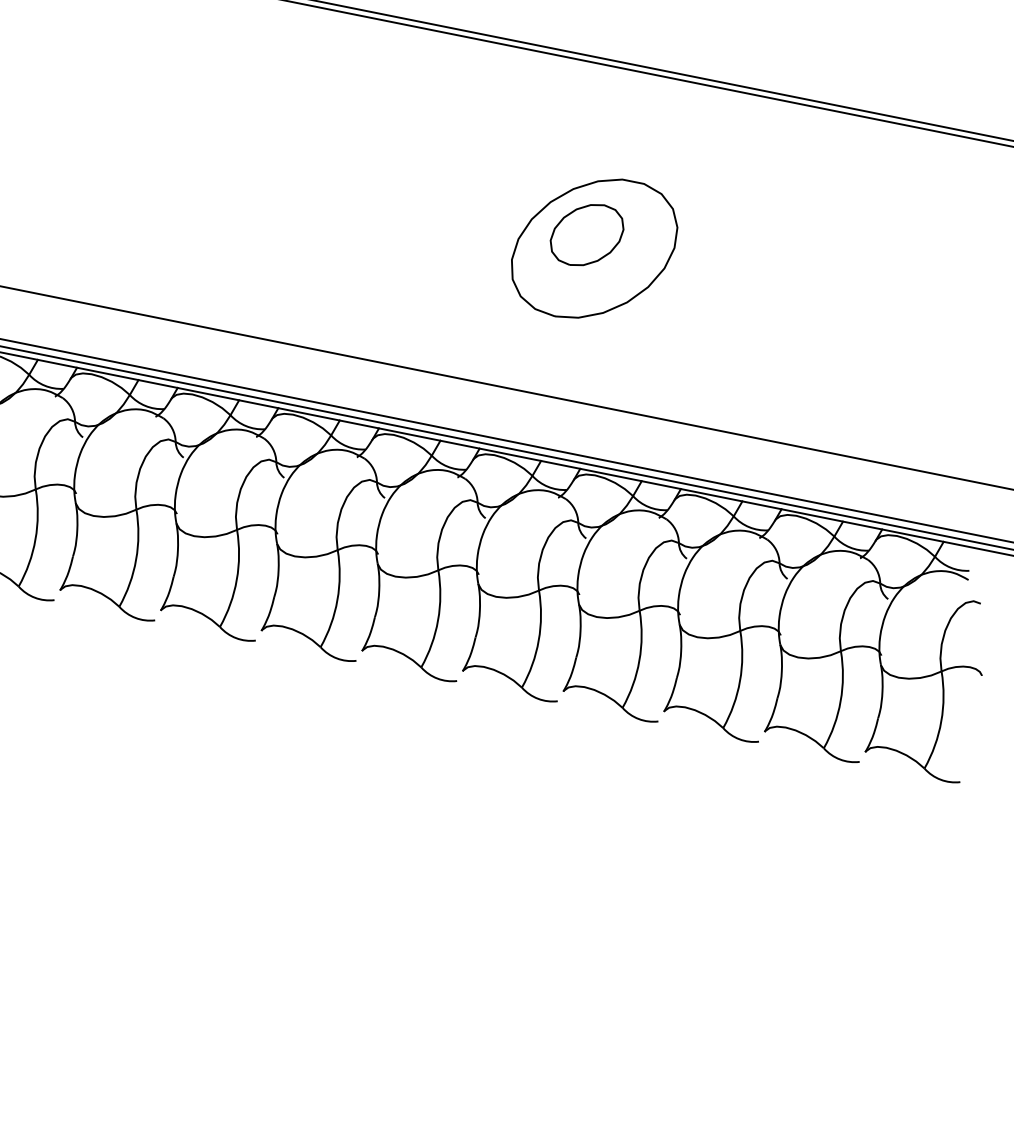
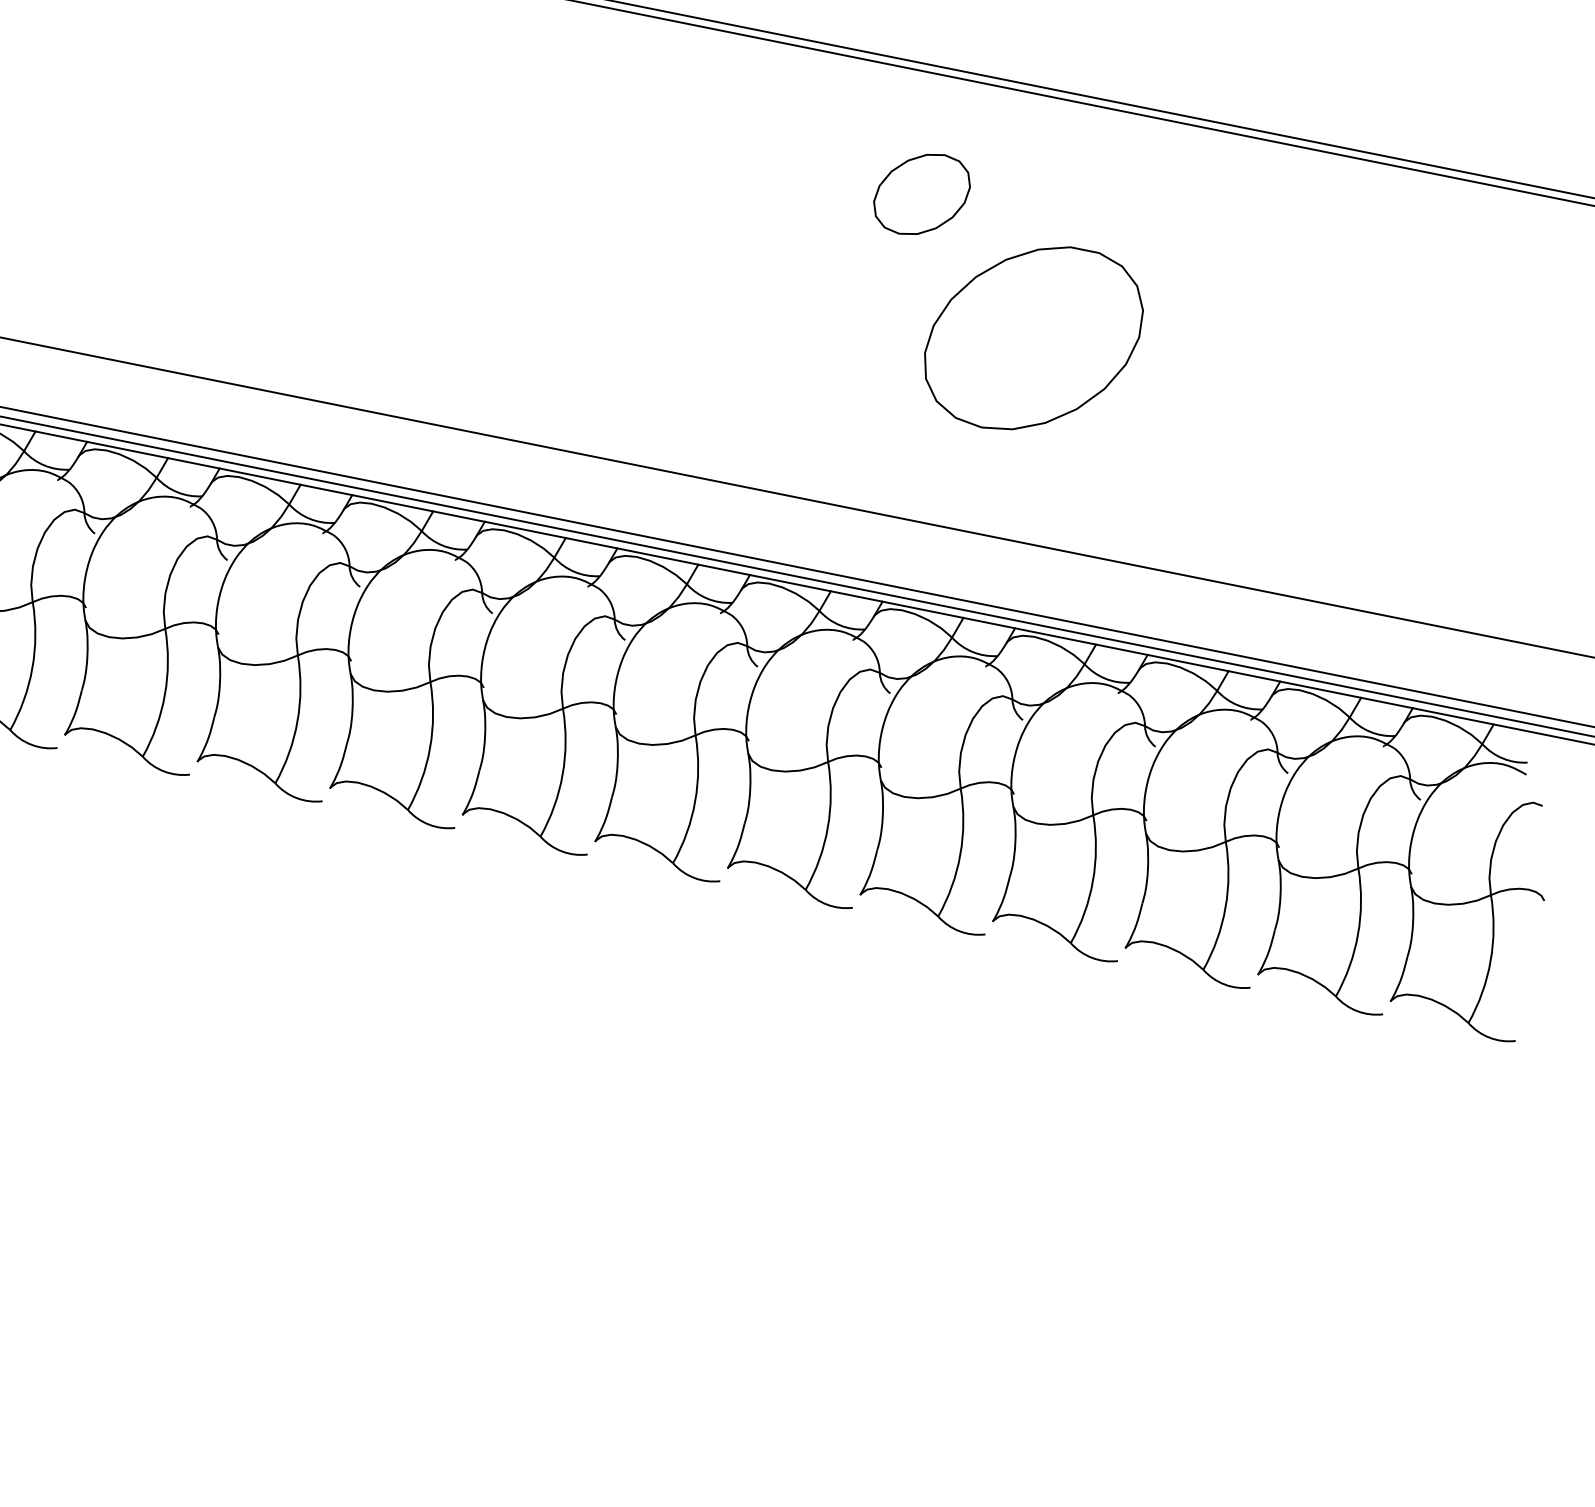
part: (586, 235) -> (921, 194), moved

